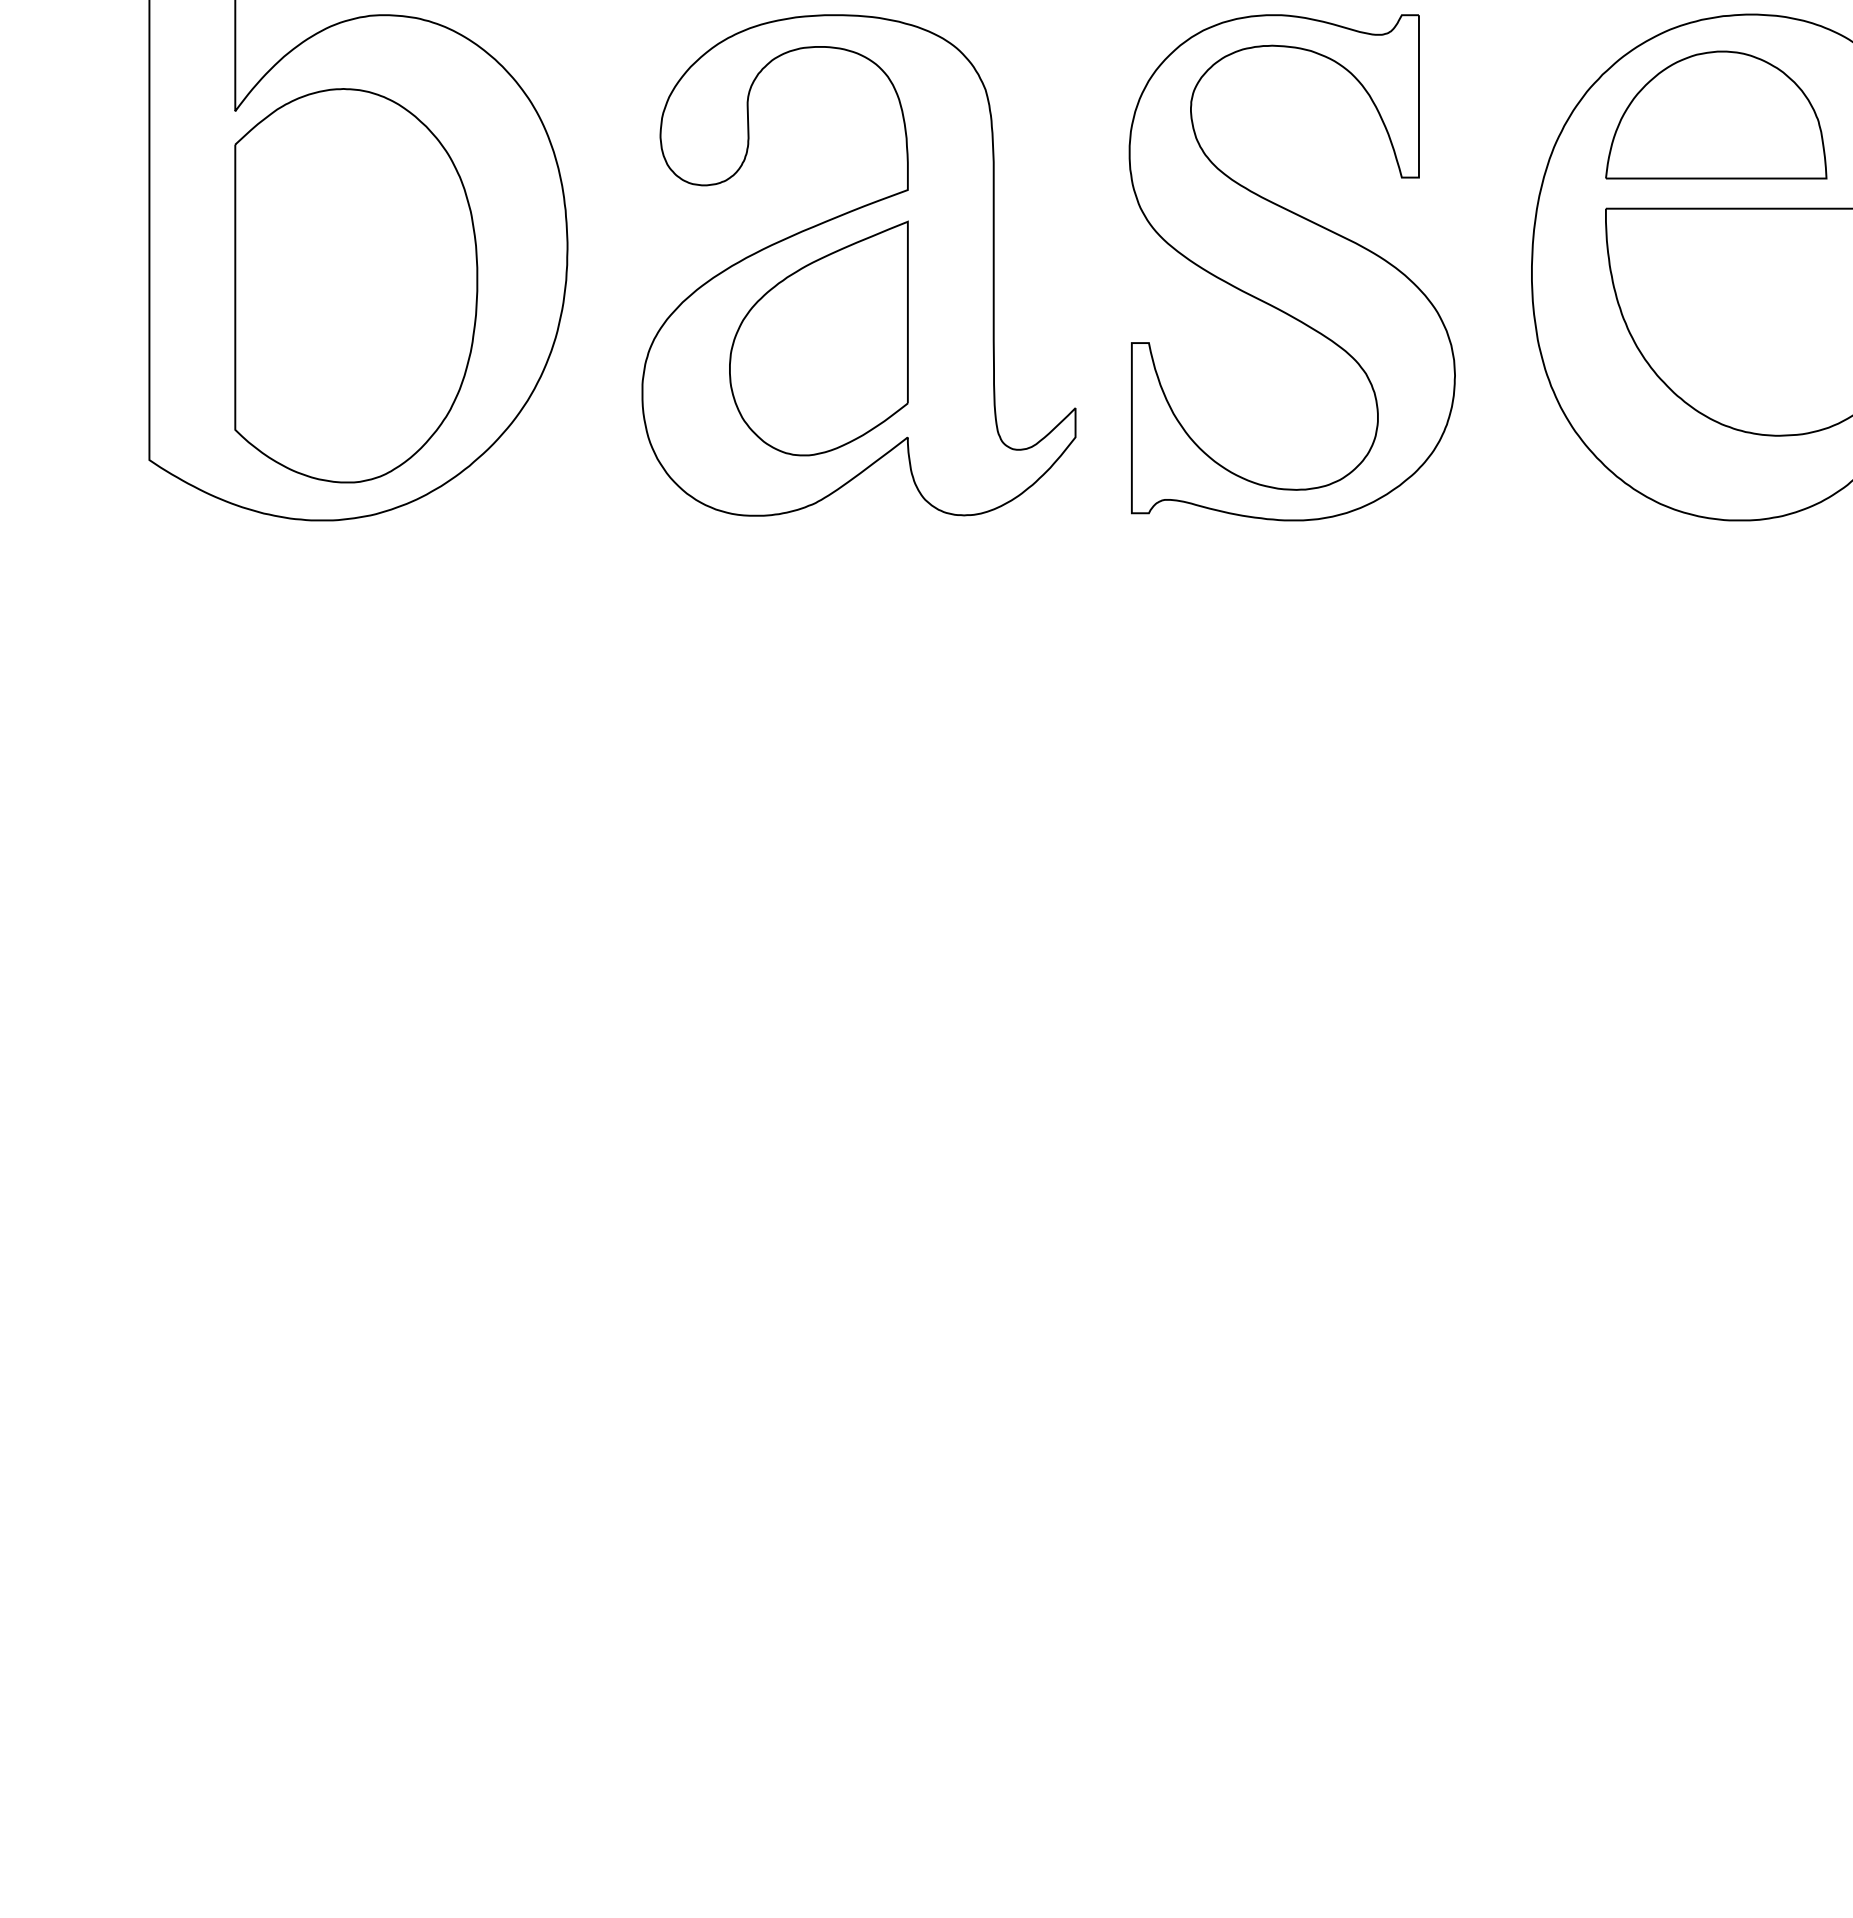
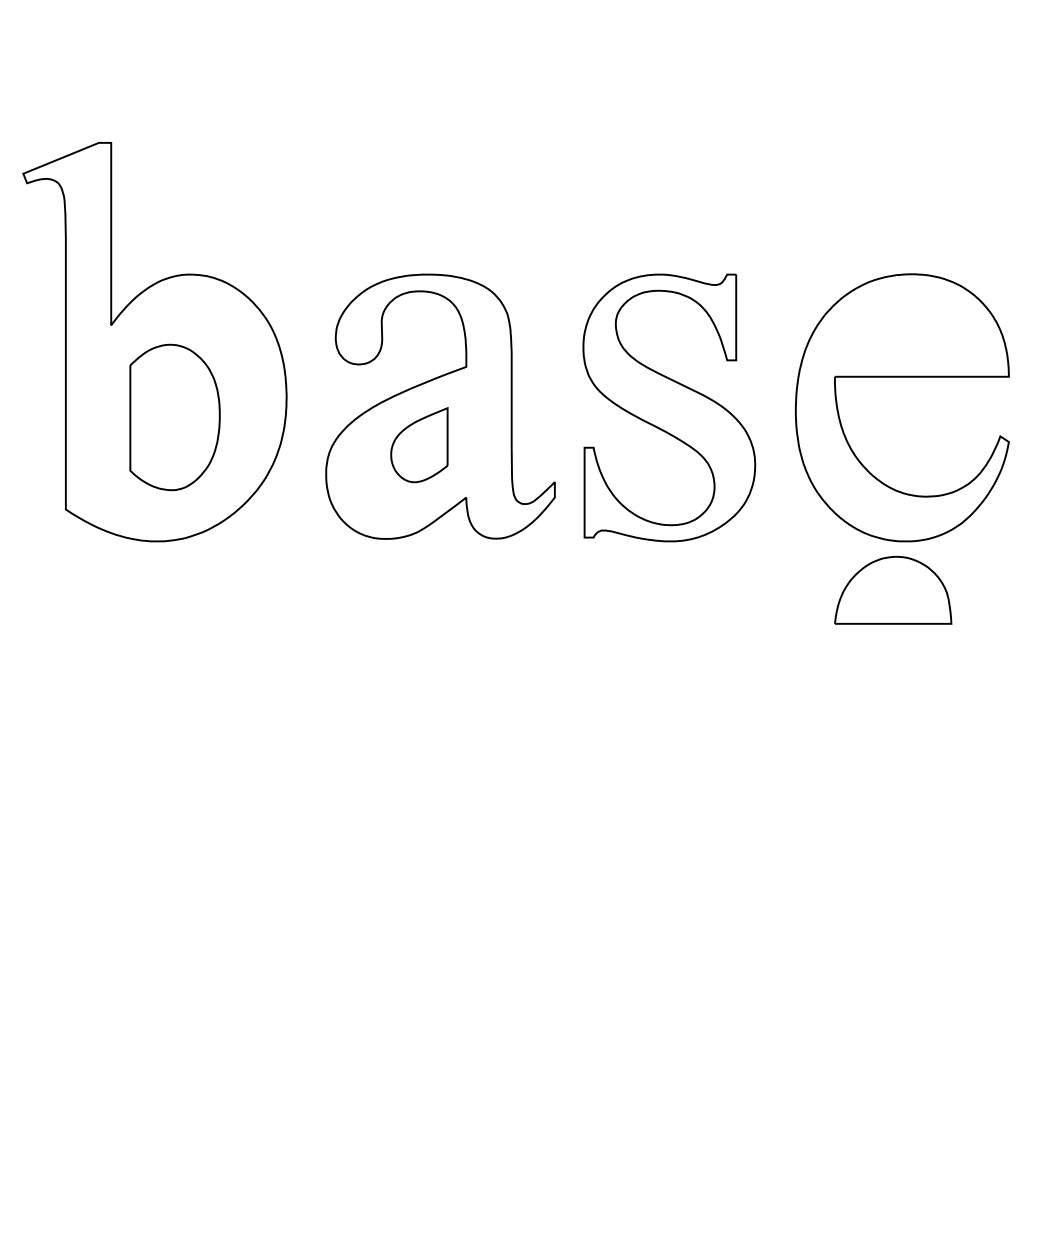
part: (1716, 113) -> (893, 589), moved
part: (355, 285) -> (174, 417), size x0.7
part: (819, 336) -> (419, 444), size x0.6

